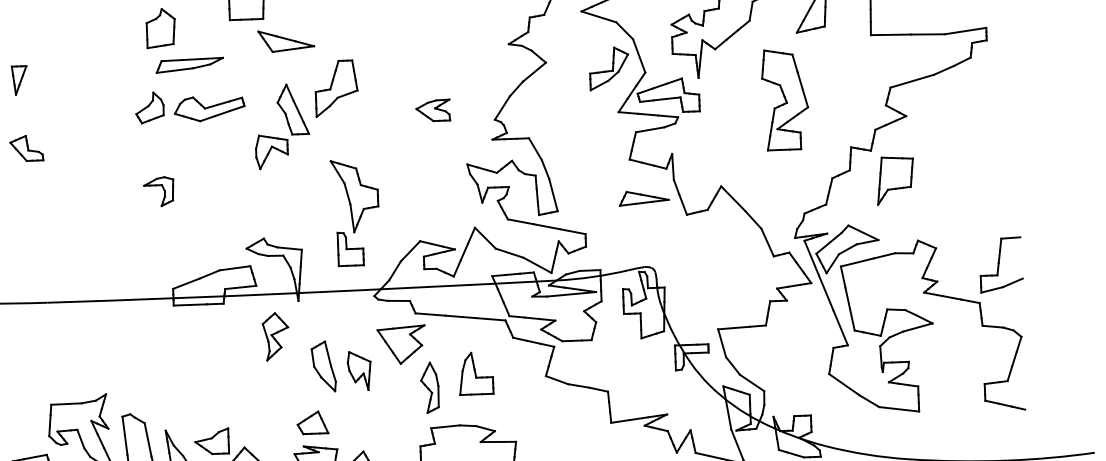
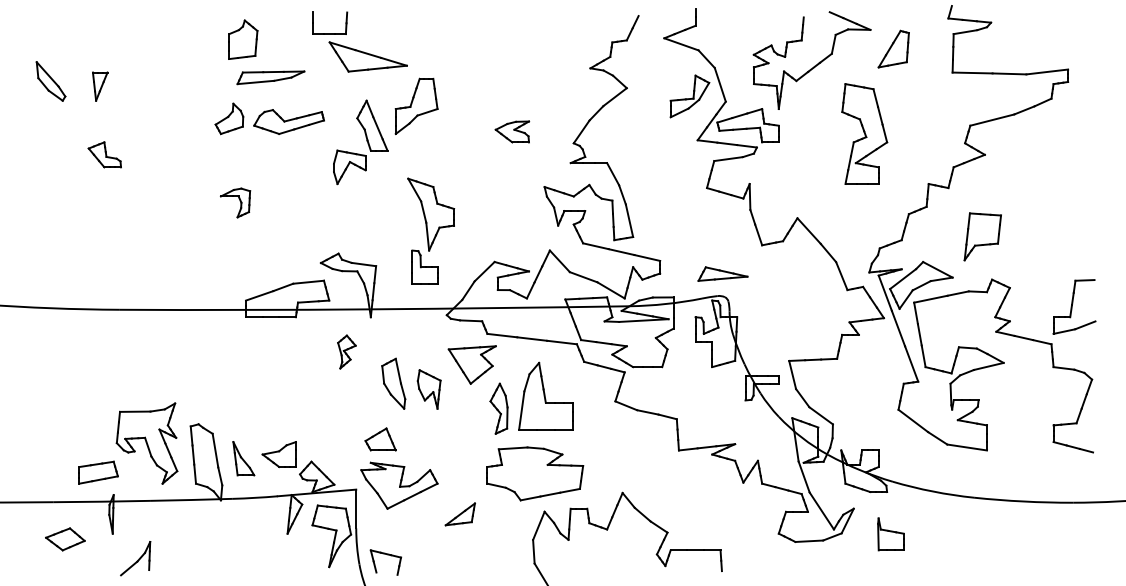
part: (285, 40) -> (367, 56), size x1.4
part: (895, 180) -> (982, 236), moved
part: (643, 197) -> (722, 273), moved
part: (275, 336) -> (346, 351), size x0.7
part: (475, 373) -> (545, 396), size x1.6

